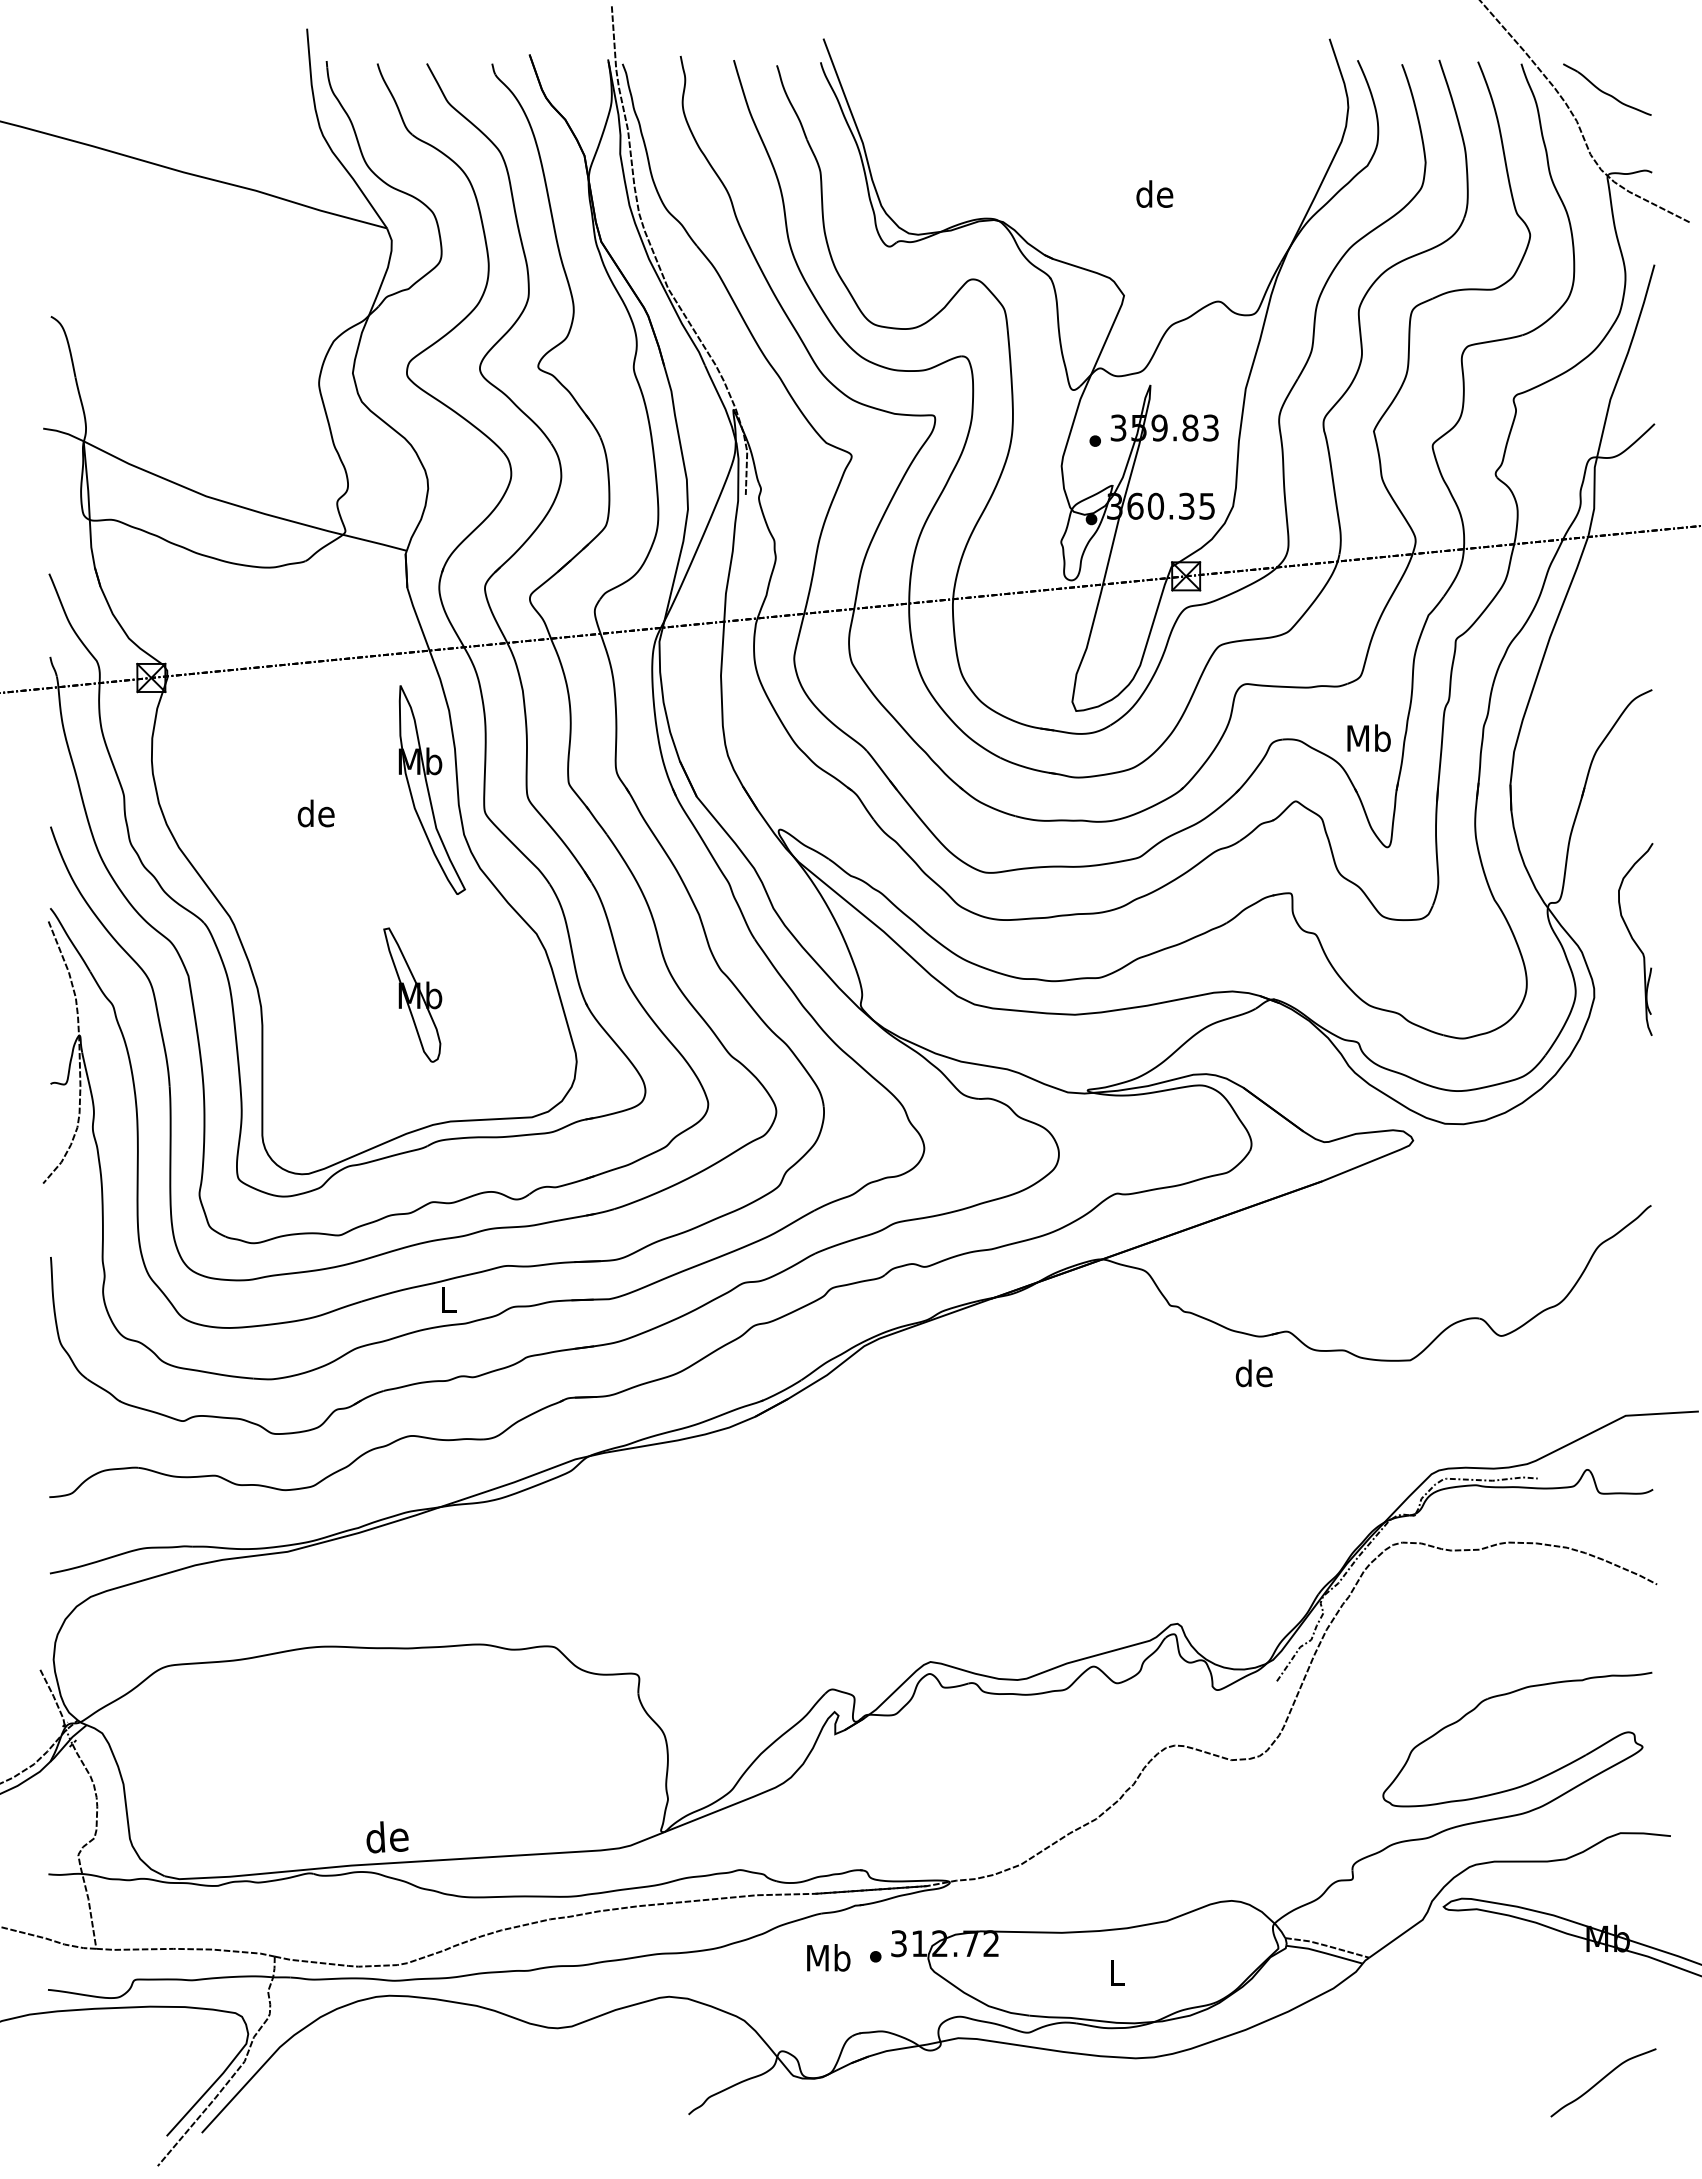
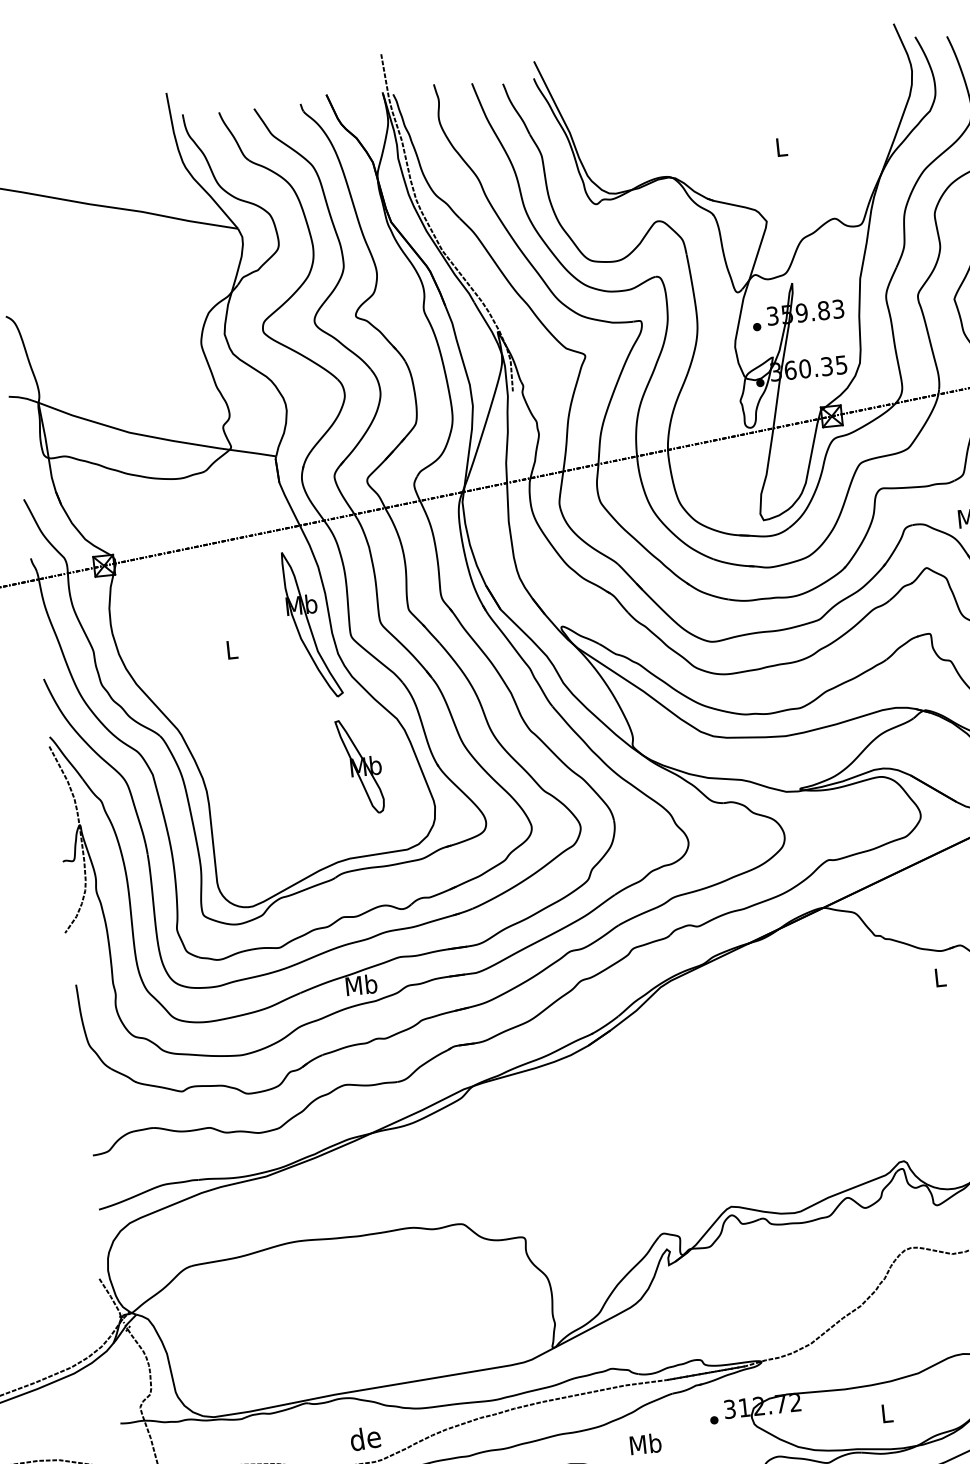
text: (1154, 193) -> (780, 146), de -> L
text: (315, 813) -> (230, 649), de -> L
part: (412, 994) -> (360, 766), moved
text: (447, 1299) -> (361, 985), L -> Mb
text: (1253, 1373) -> (939, 977), de -> L
text: (387, 1837) -> (365, 1438), moved
text: (828, 1957) -> (645, 1443), moved

